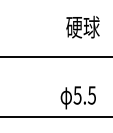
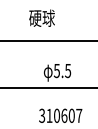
text: (82, 26) -> (41, 17), moved

